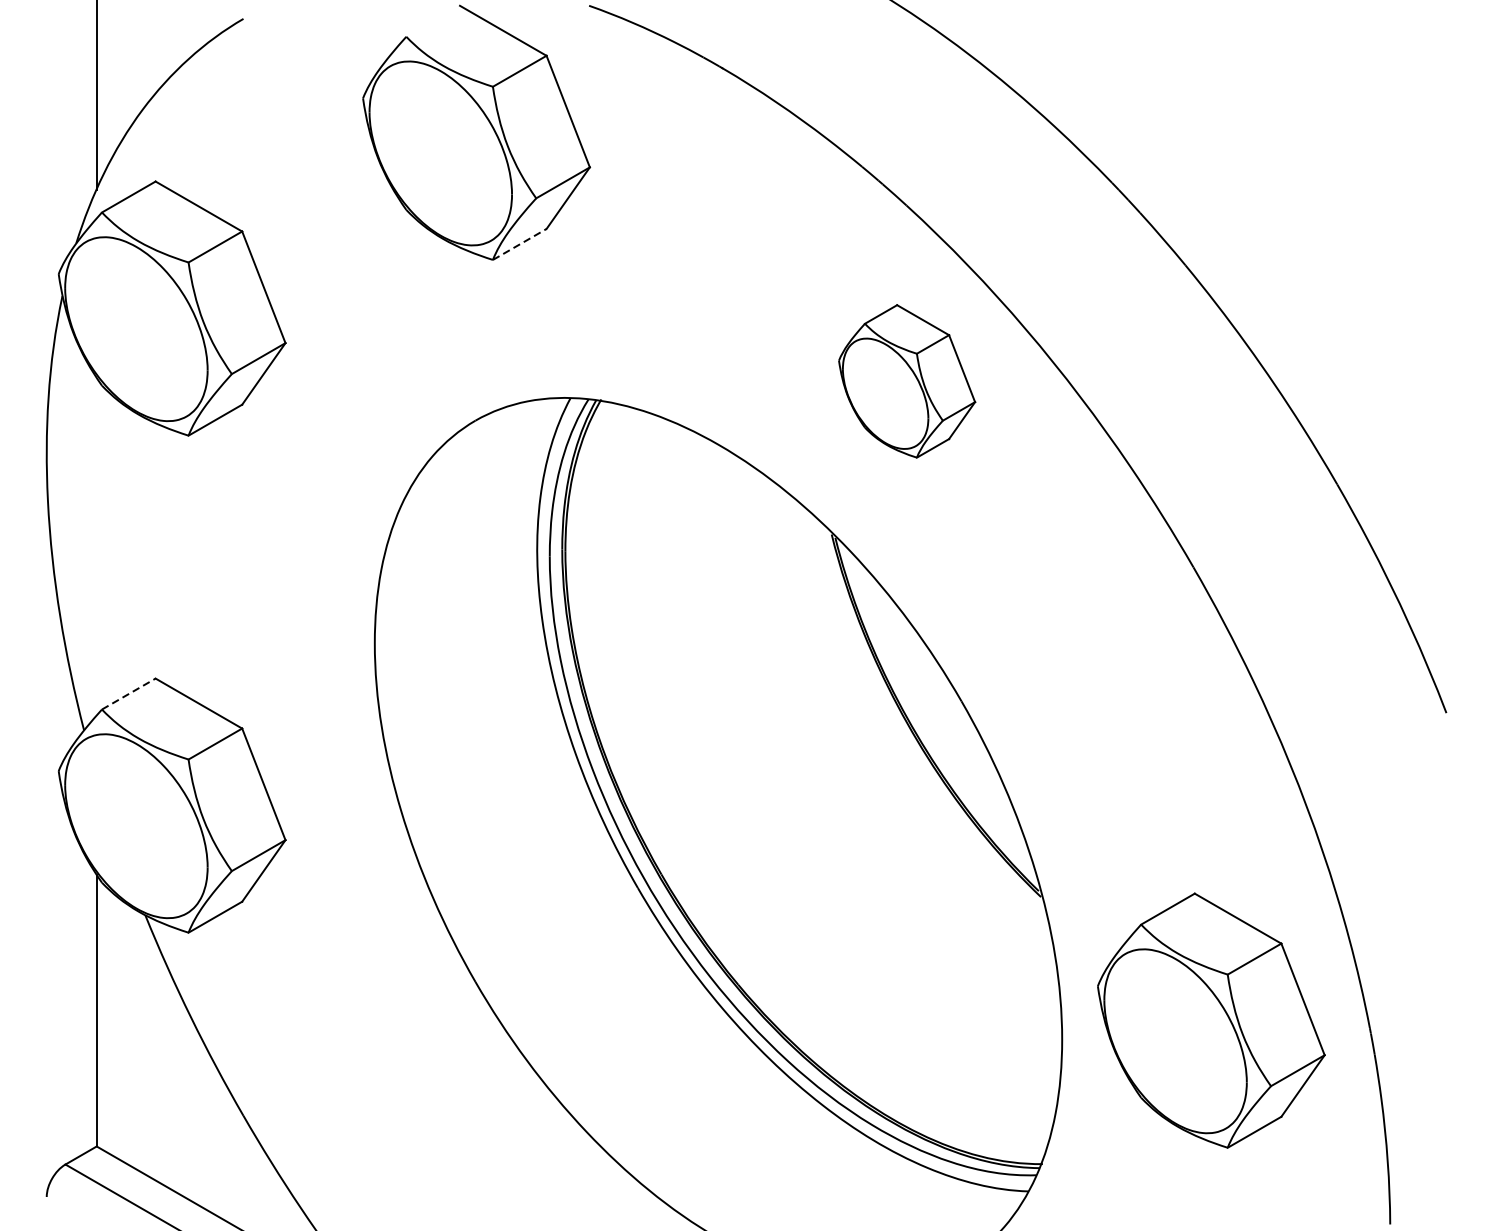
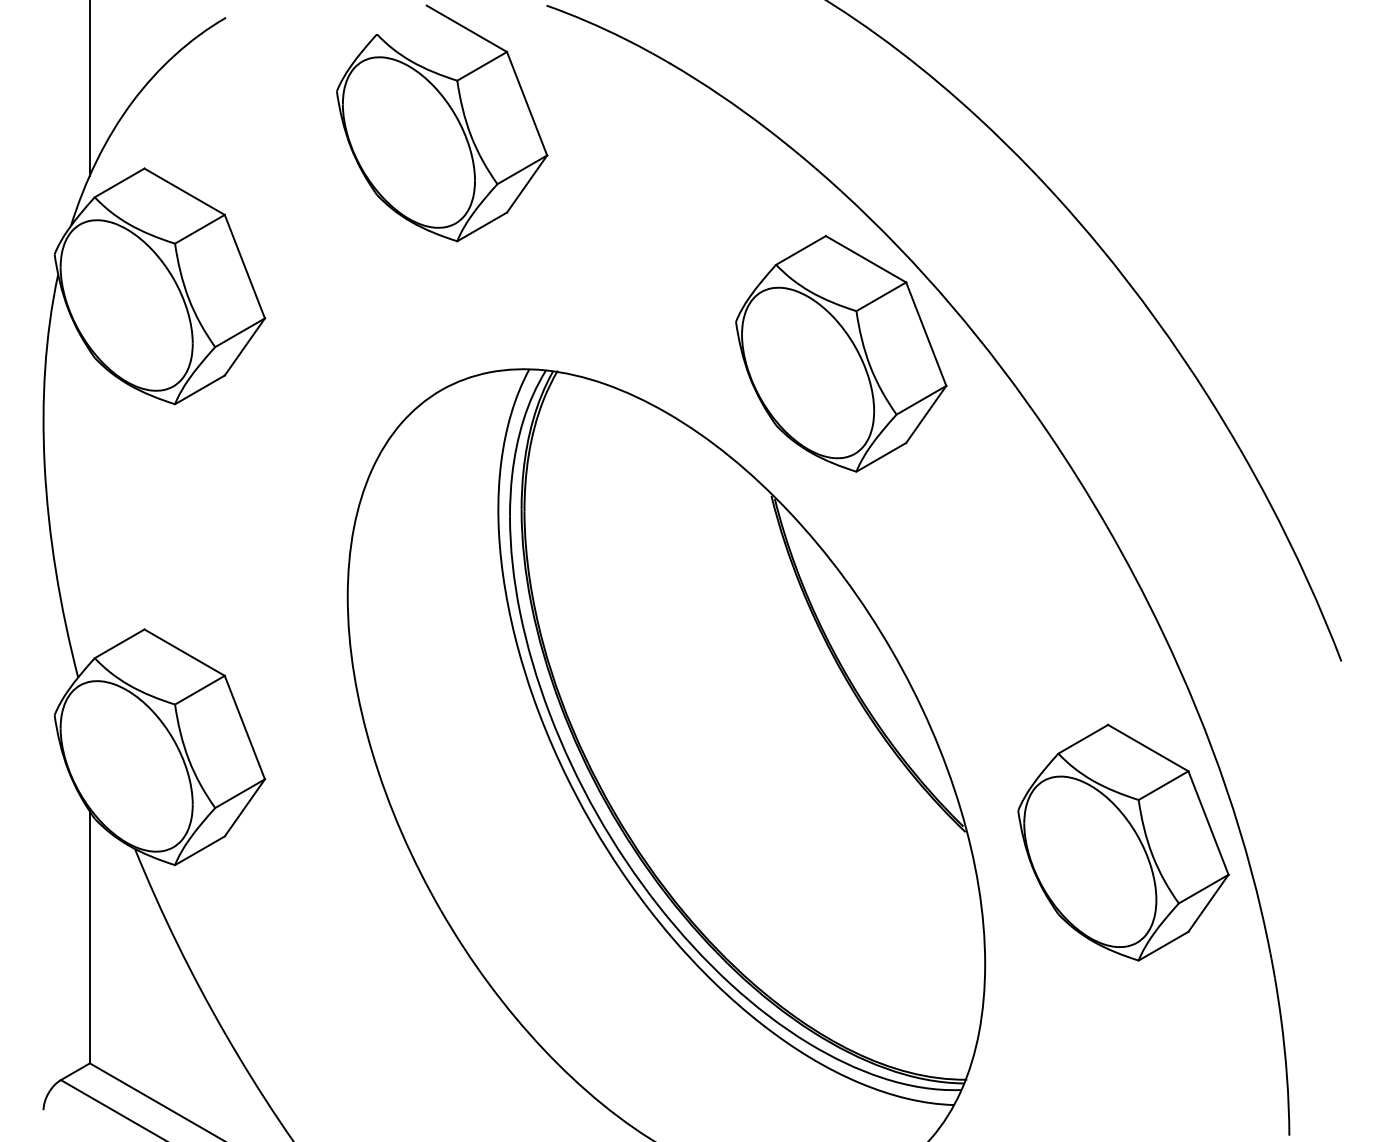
line: (520, 243) -> (482, 226), dashed -> solid
part: (907, 380) -> (841, 353), size x1.67
line: (128, 693) -> (119, 643), dashed -> solid
part: (1211, 1020) -> (1123, 842), moved

